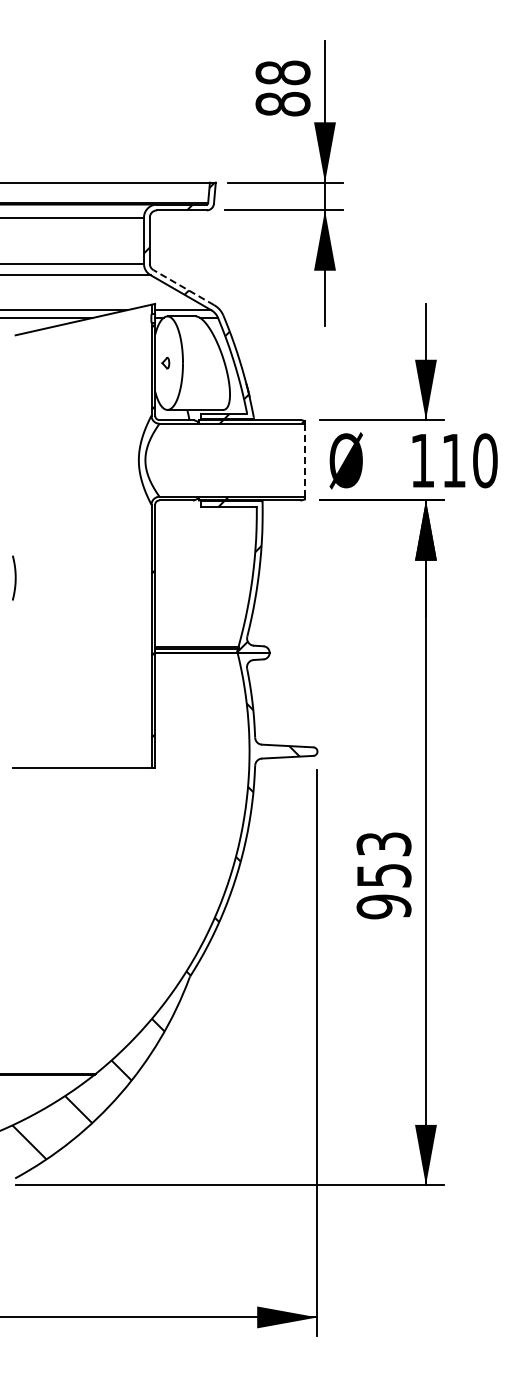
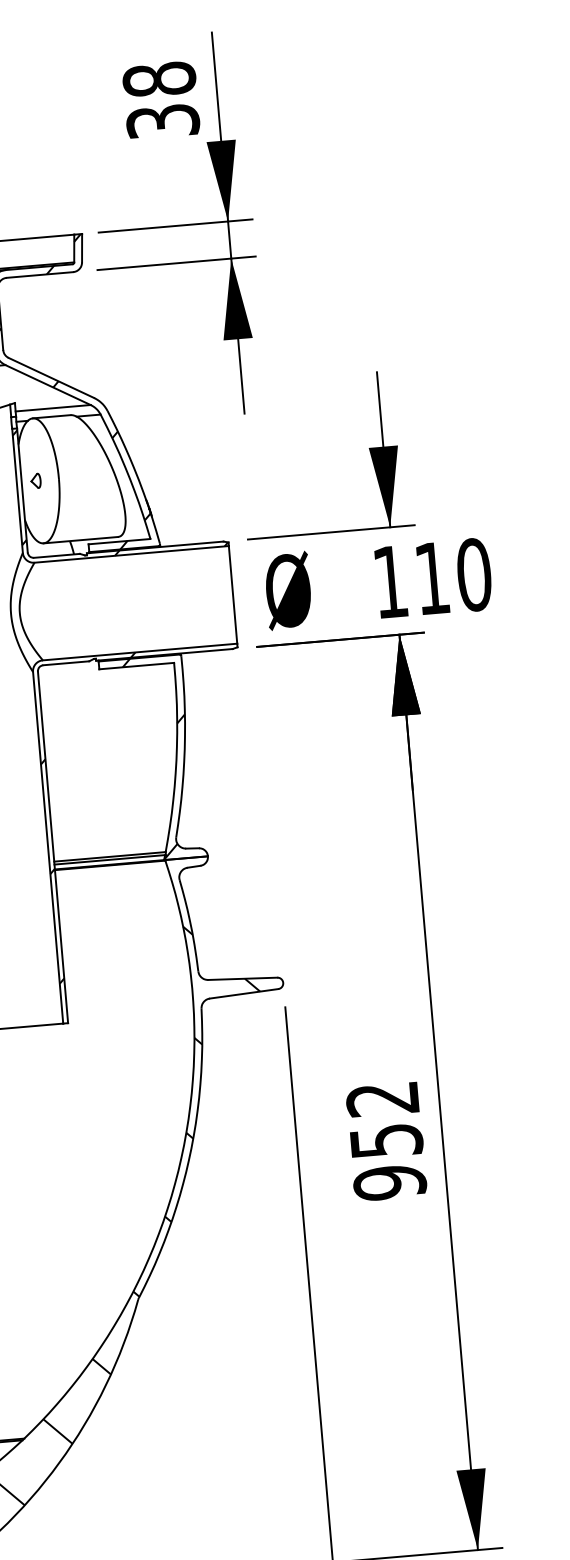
text: (282, 104) -> (162, 121), 88 -> 38
line: (183, 287) -> (50, 377), dashed -> solid
line: (304, 460) -> (232, 595), dashed -> solid
text: (383, 844) -> (382, 1099), 953 -> 952

